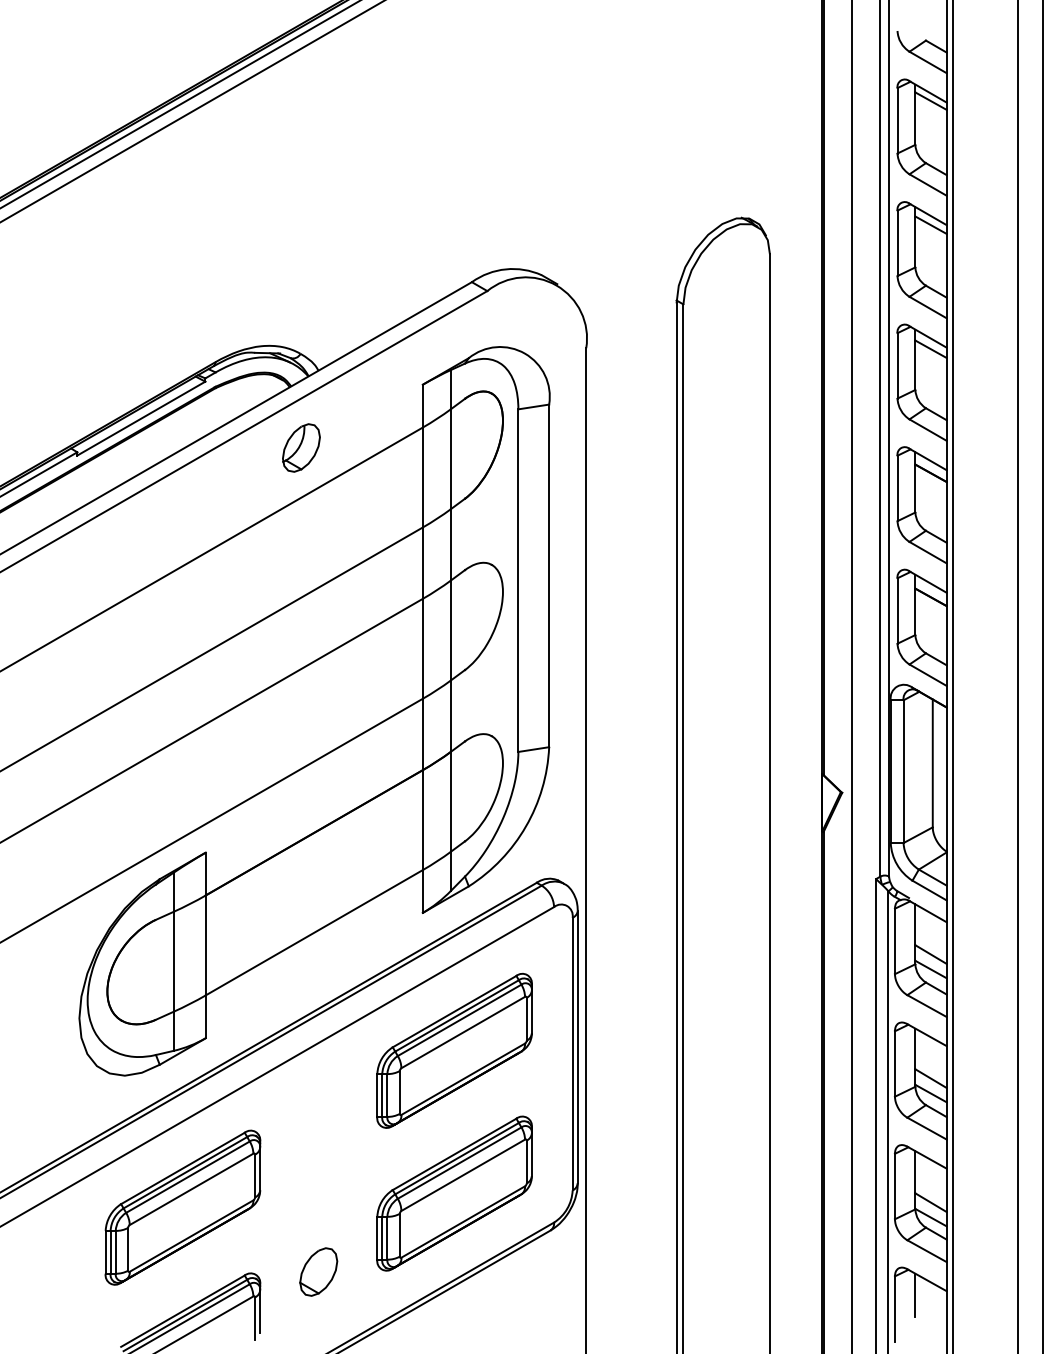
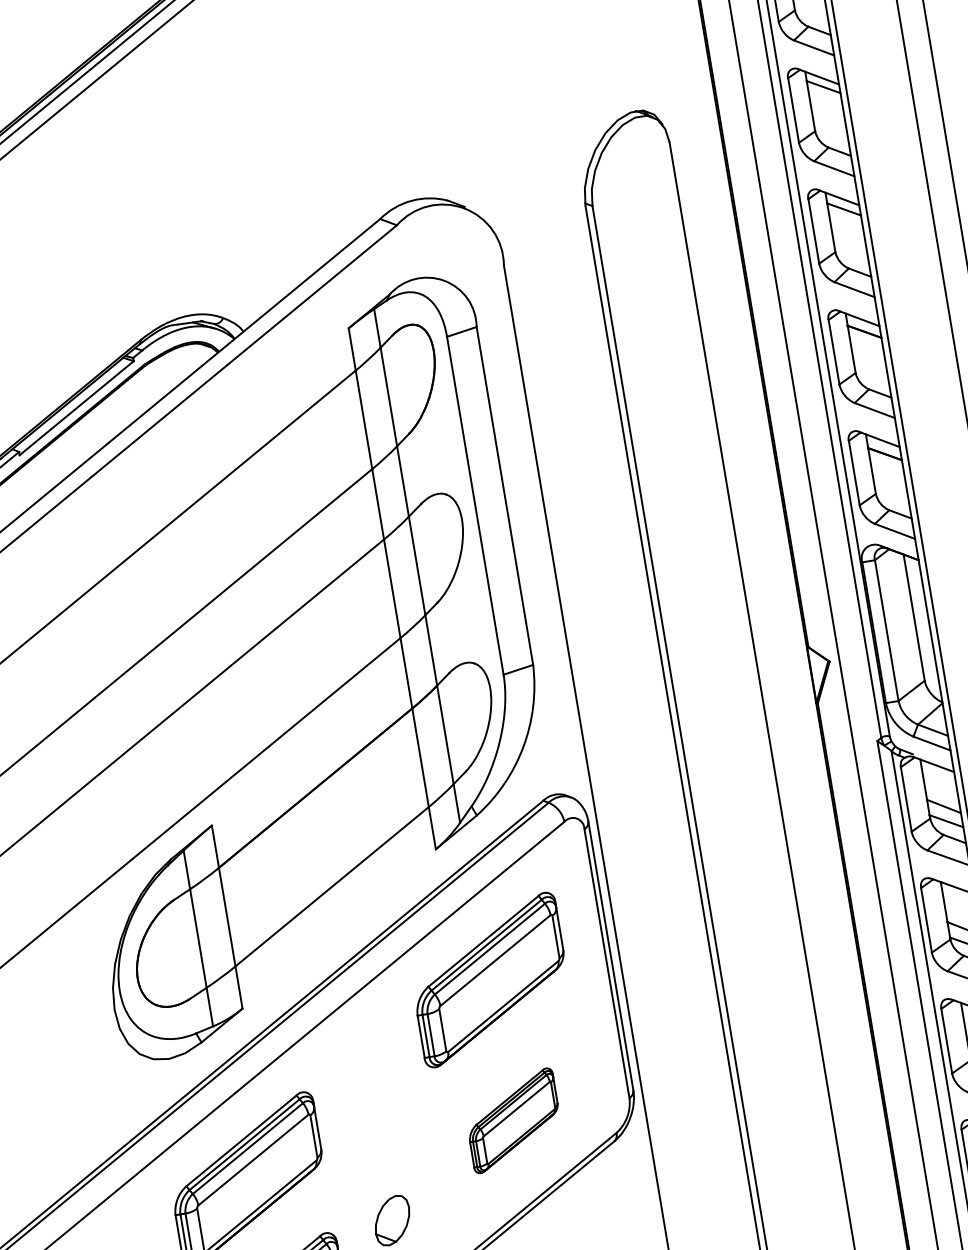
part: (301, 447) -> (239, 410), removed
part: (454, 1193) -> (513, 1120), size x0.6

